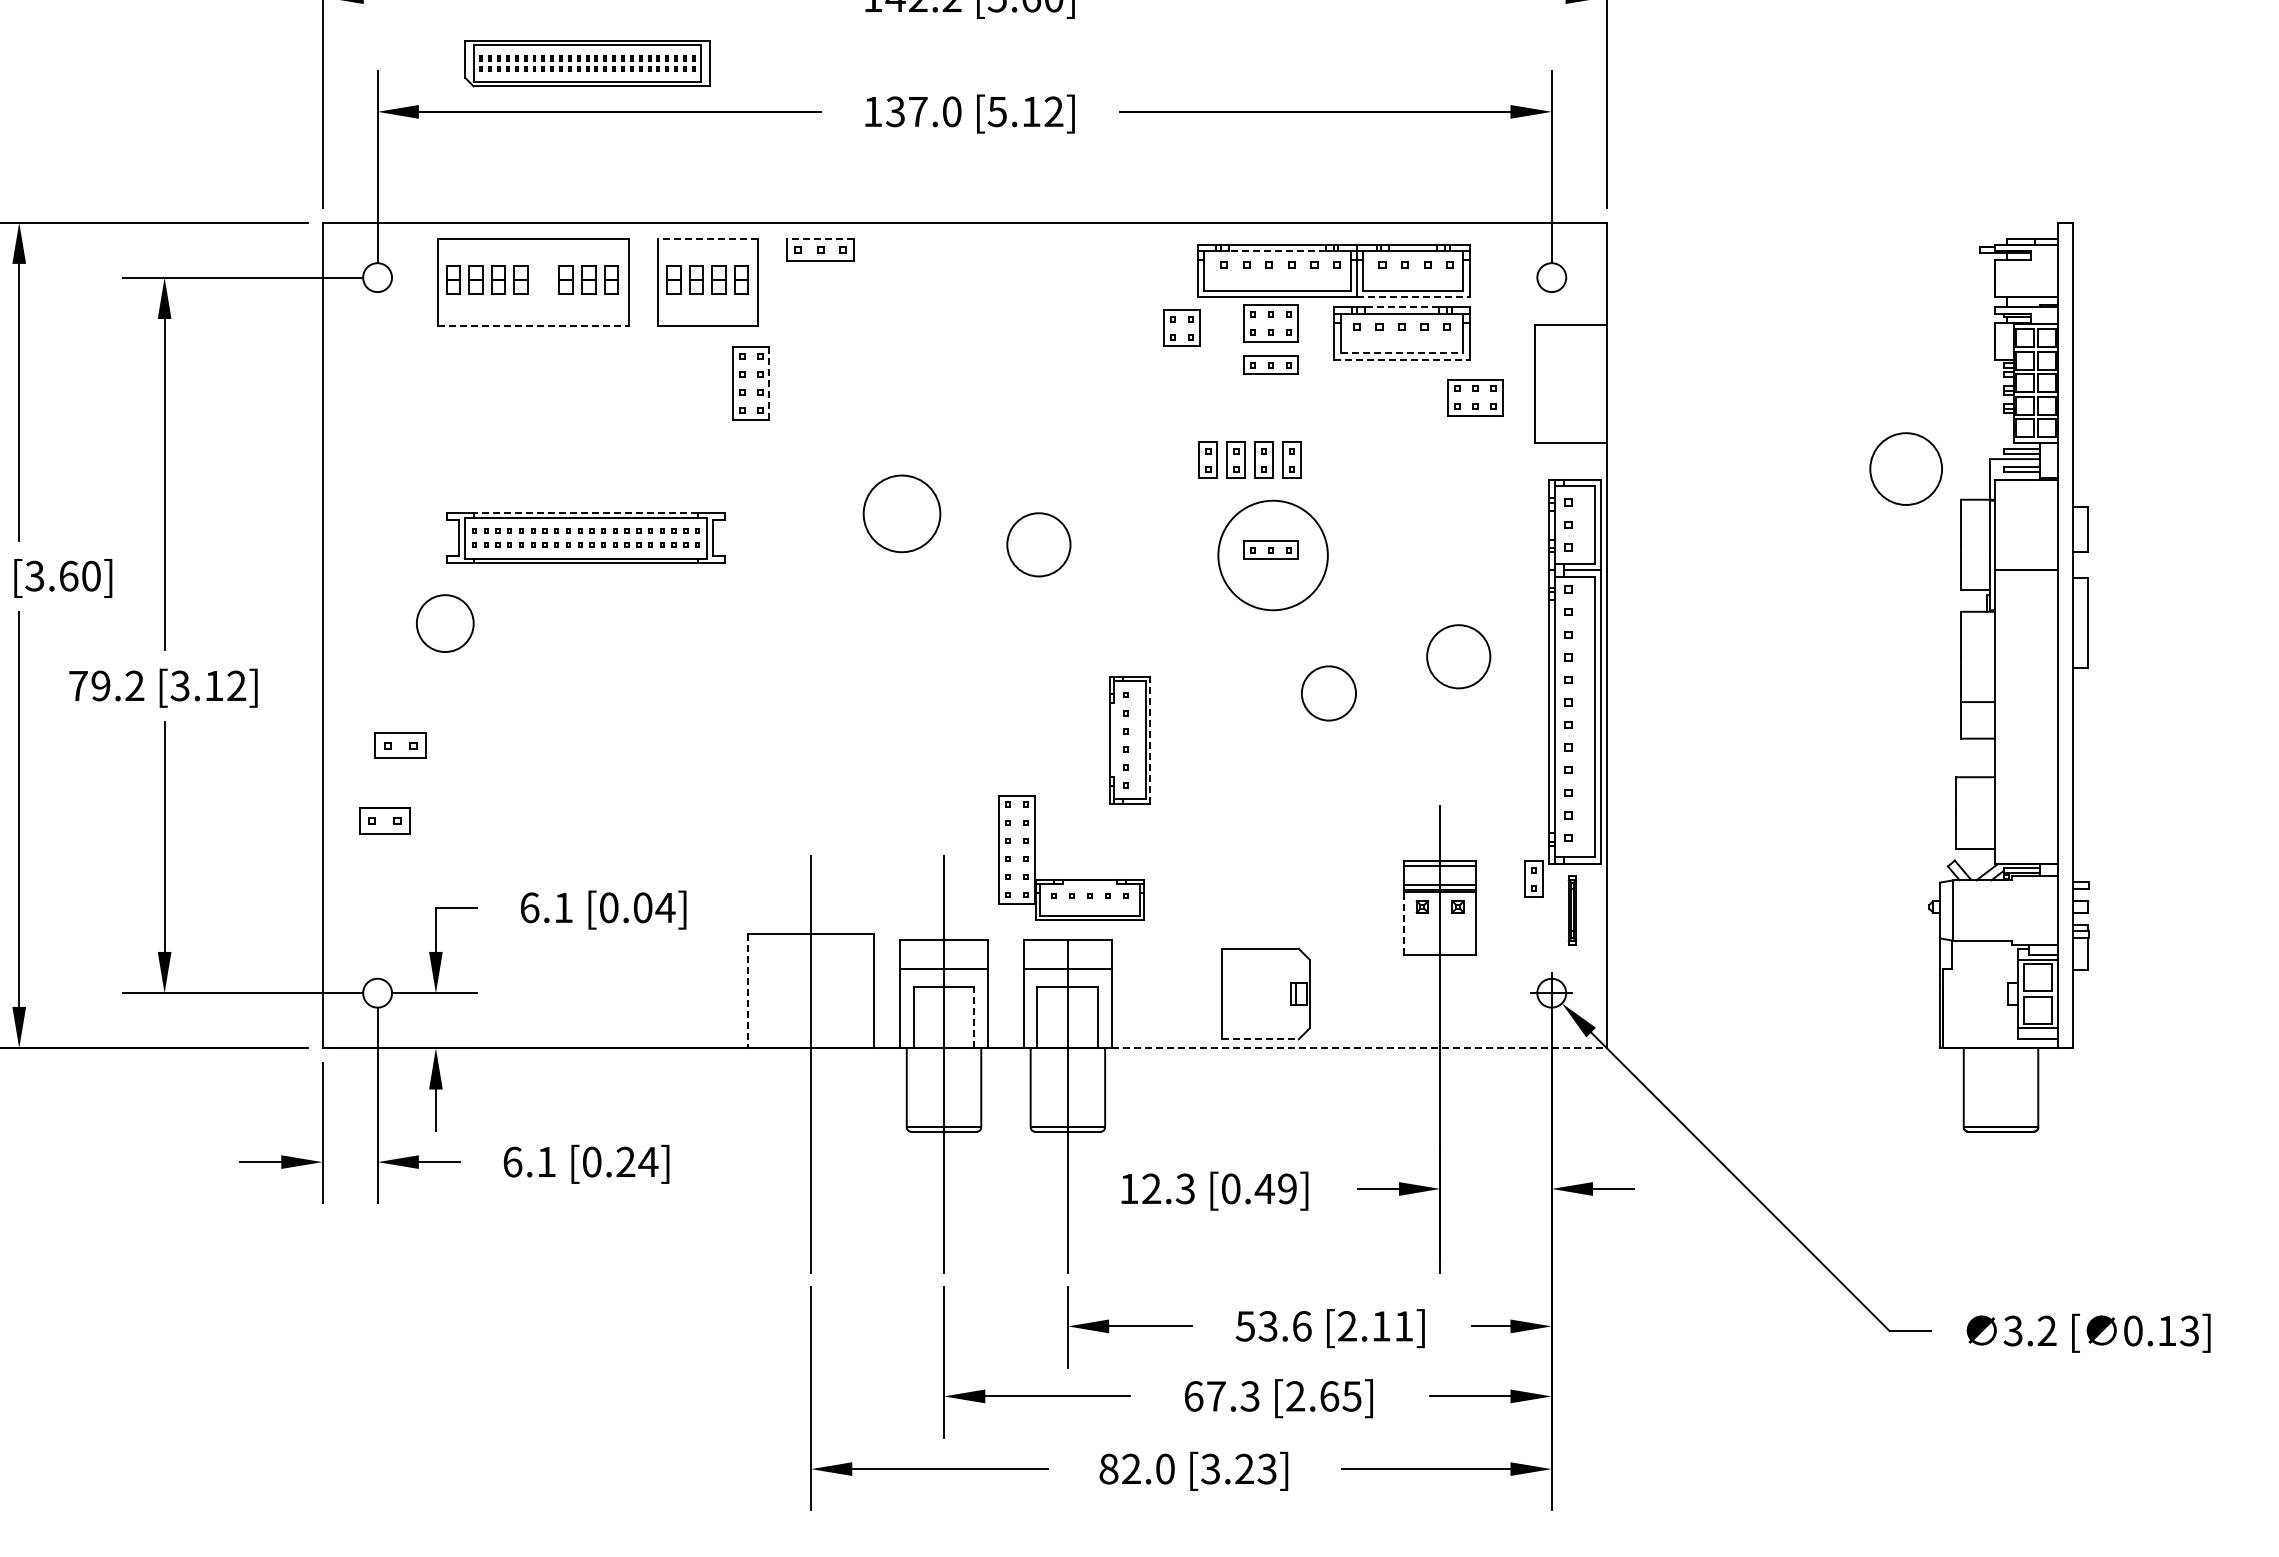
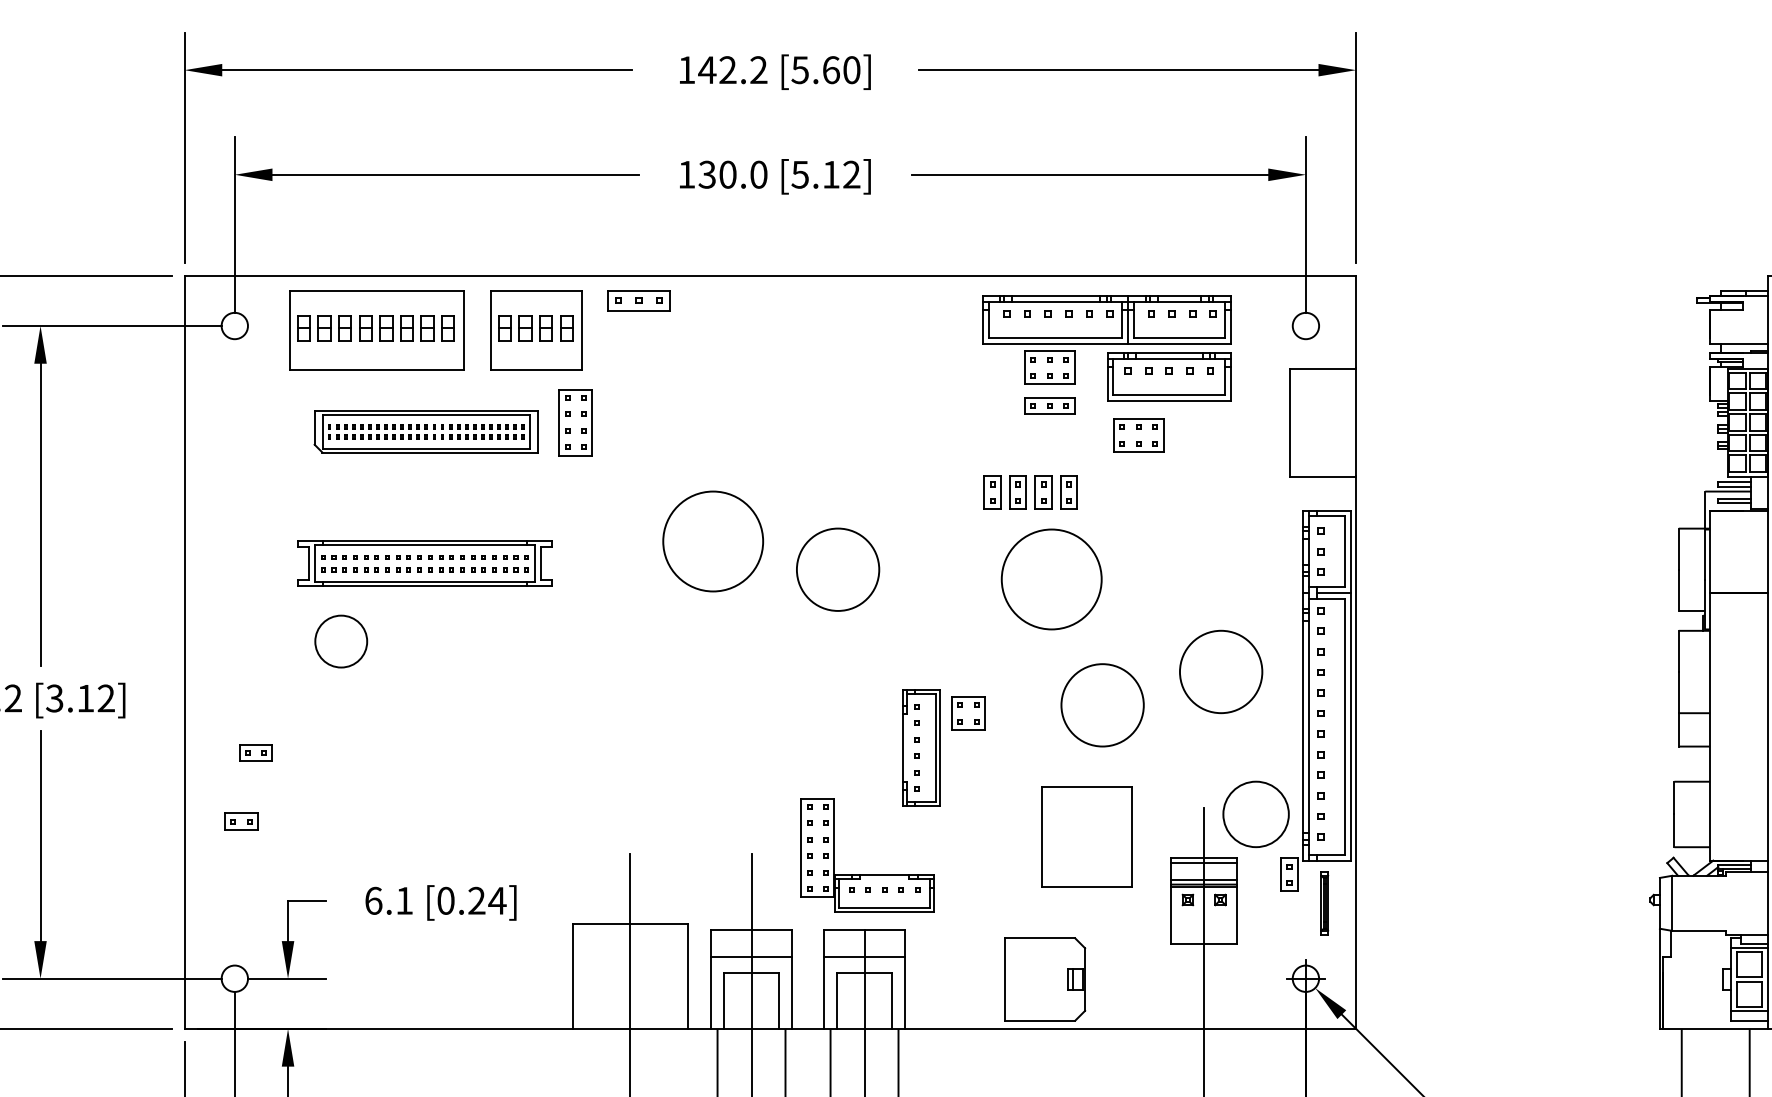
part: (587, 63) -> (426, 431), moved
text: (918, 111) -> (728, 174), 137.0 -> 130.0
line: (820, 238) -> (638, 290), dashed -> solid
line: (707, 239) -> (535, 291), dashed -> solid
line: (1276, 251) -> (1054, 302), dashed -> solid
part: (543, 279) -> (386, 327), added
line: (1413, 297) -> (1179, 344), dashed -> solid
line: (1401, 307) -> (1168, 353), dashed -> solid
line: (533, 326) -> (377, 370), dashed -> solid
part: (1181, 327) -> (968, 712), moved
line: (1402, 353) -> (1169, 395), dashed -> solid
line: (1401, 359) -> (1168, 400), dashed -> solid
line: (769, 383) -> (592, 422), dashed -> solid
part: (1475, 397) -> (1138, 435), moved
circle: (1905, 468) -> (1255, 813), moved
line: (586, 513) -> (425, 541), dashed -> solid
circle: (901, 513) -> (712, 541), size x1.43
circle: (1038, 544) -> (837, 569), size x1.43
part: (1270, 549) -> (1049, 574), removed
circle: (445, 623) -> (341, 641), moved
circle: (1458, 656) -> (1220, 671), size x1.43
circle: (1328, 693) -> (1102, 705), size x1.67
line: (1150, 739) -> (939, 747), dashed -> solid
part: (400, 745) -> (255, 752), size x0.71
part: (384, 820) -> (241, 821), size x0.71
part: (1311, 837) -> (1086, 836), added
text: (642, 907) -> (476, 900), [0.04] -> [0.24]
line: (1404, 923) -> (1171, 915), dashed -> solid
line: (747, 991) -> (572, 977), dashed -> solid
line: (974, 1017) -> (779, 1000), dashed -> solid
line: (1261, 1039) -> (1041, 1020), dashed -> solid
line: (1359, 1048) -> (1130, 1029), dashed -> solid

